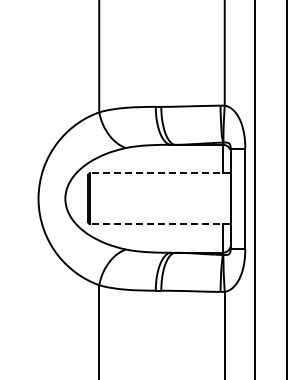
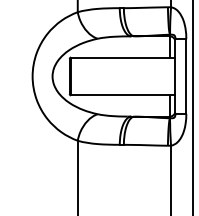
line: (160, 173) -> (123, 57), dashed -> solid
line: (160, 224) -> (123, 95), dashed -> solid

